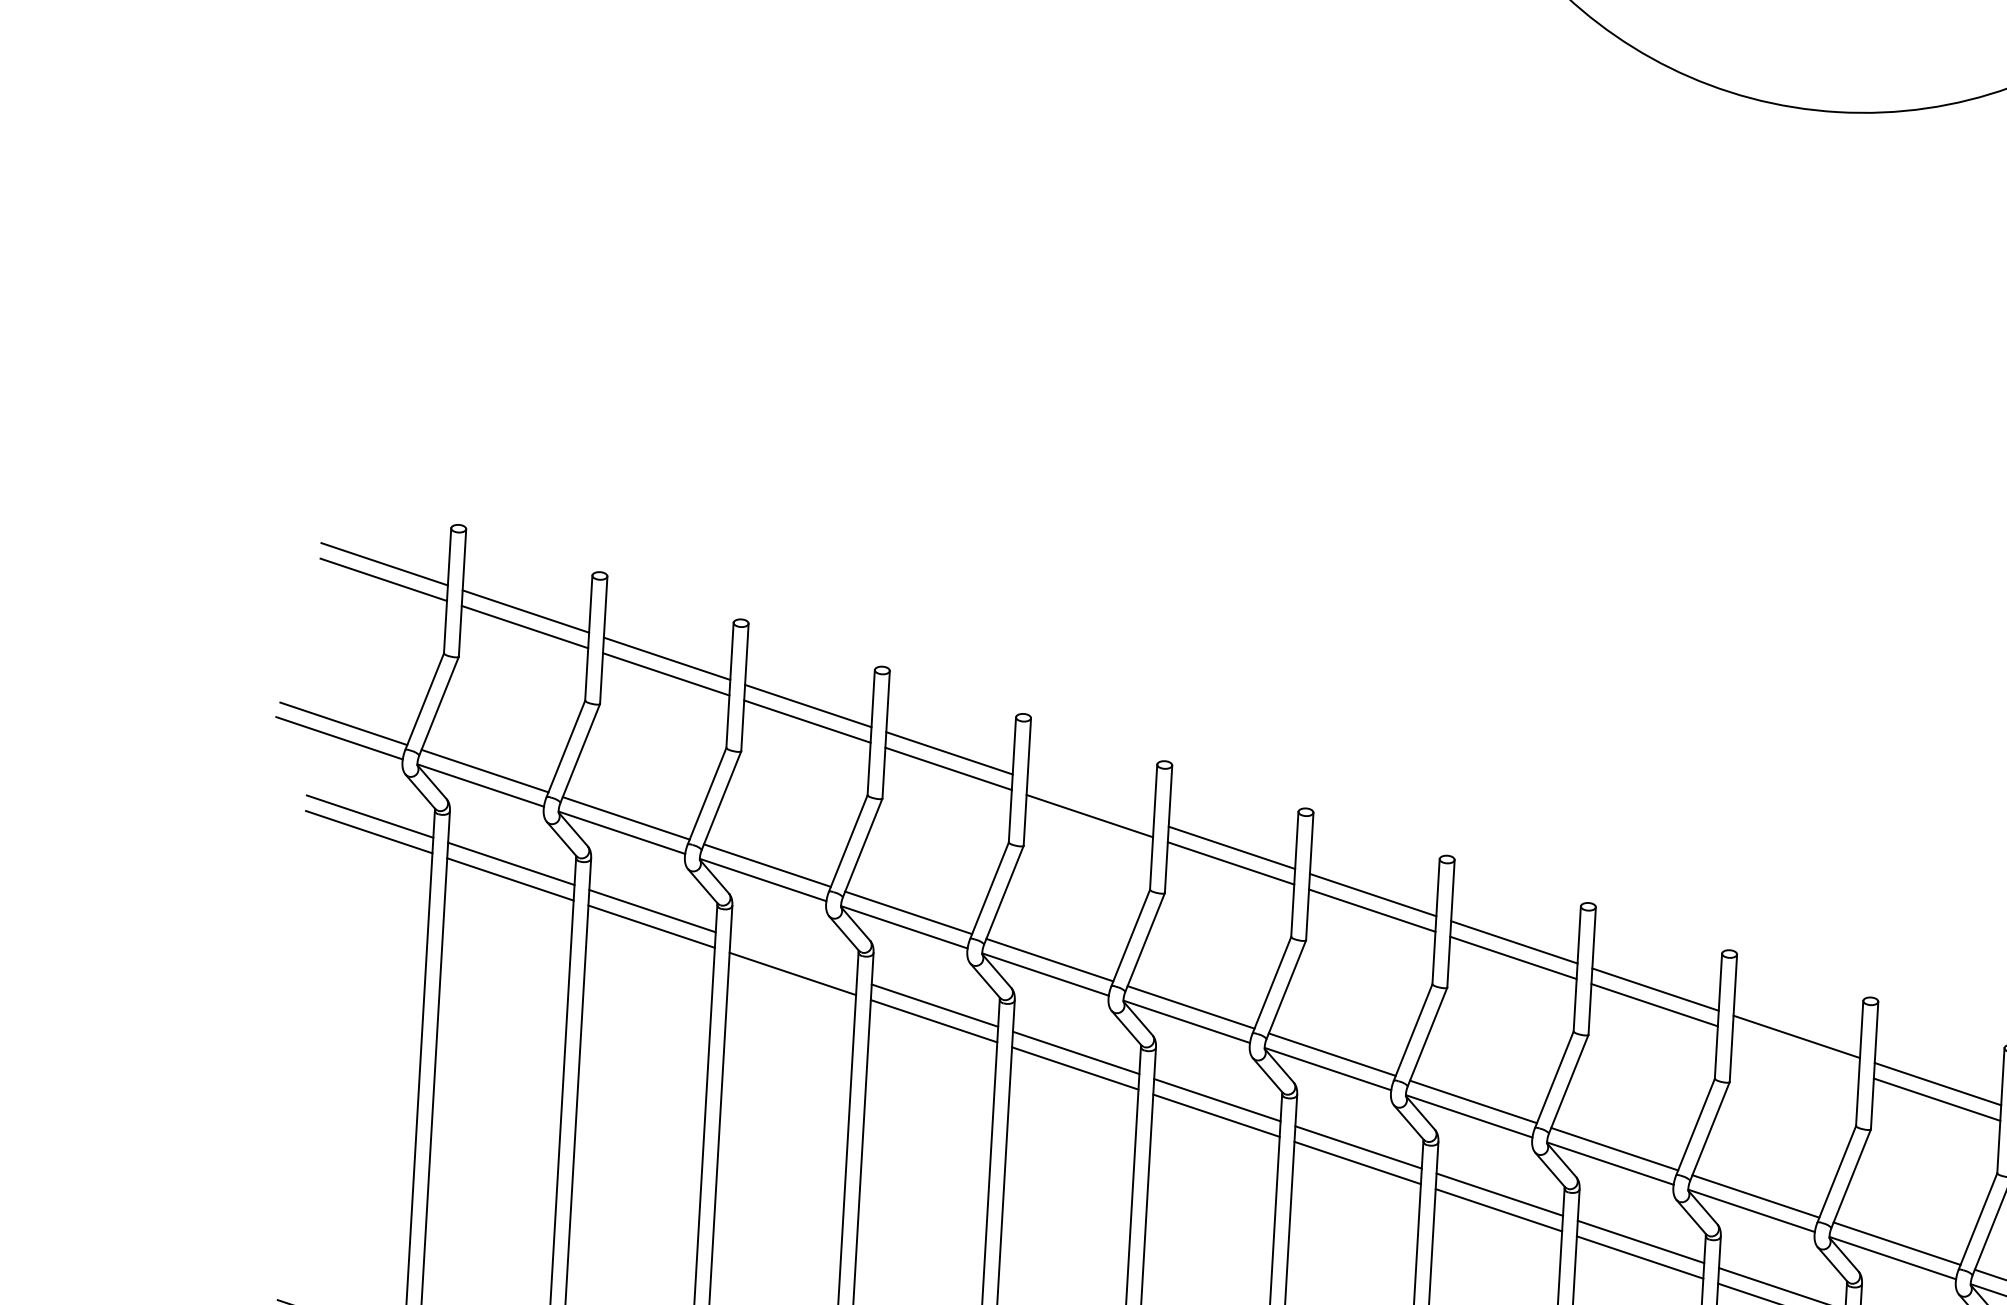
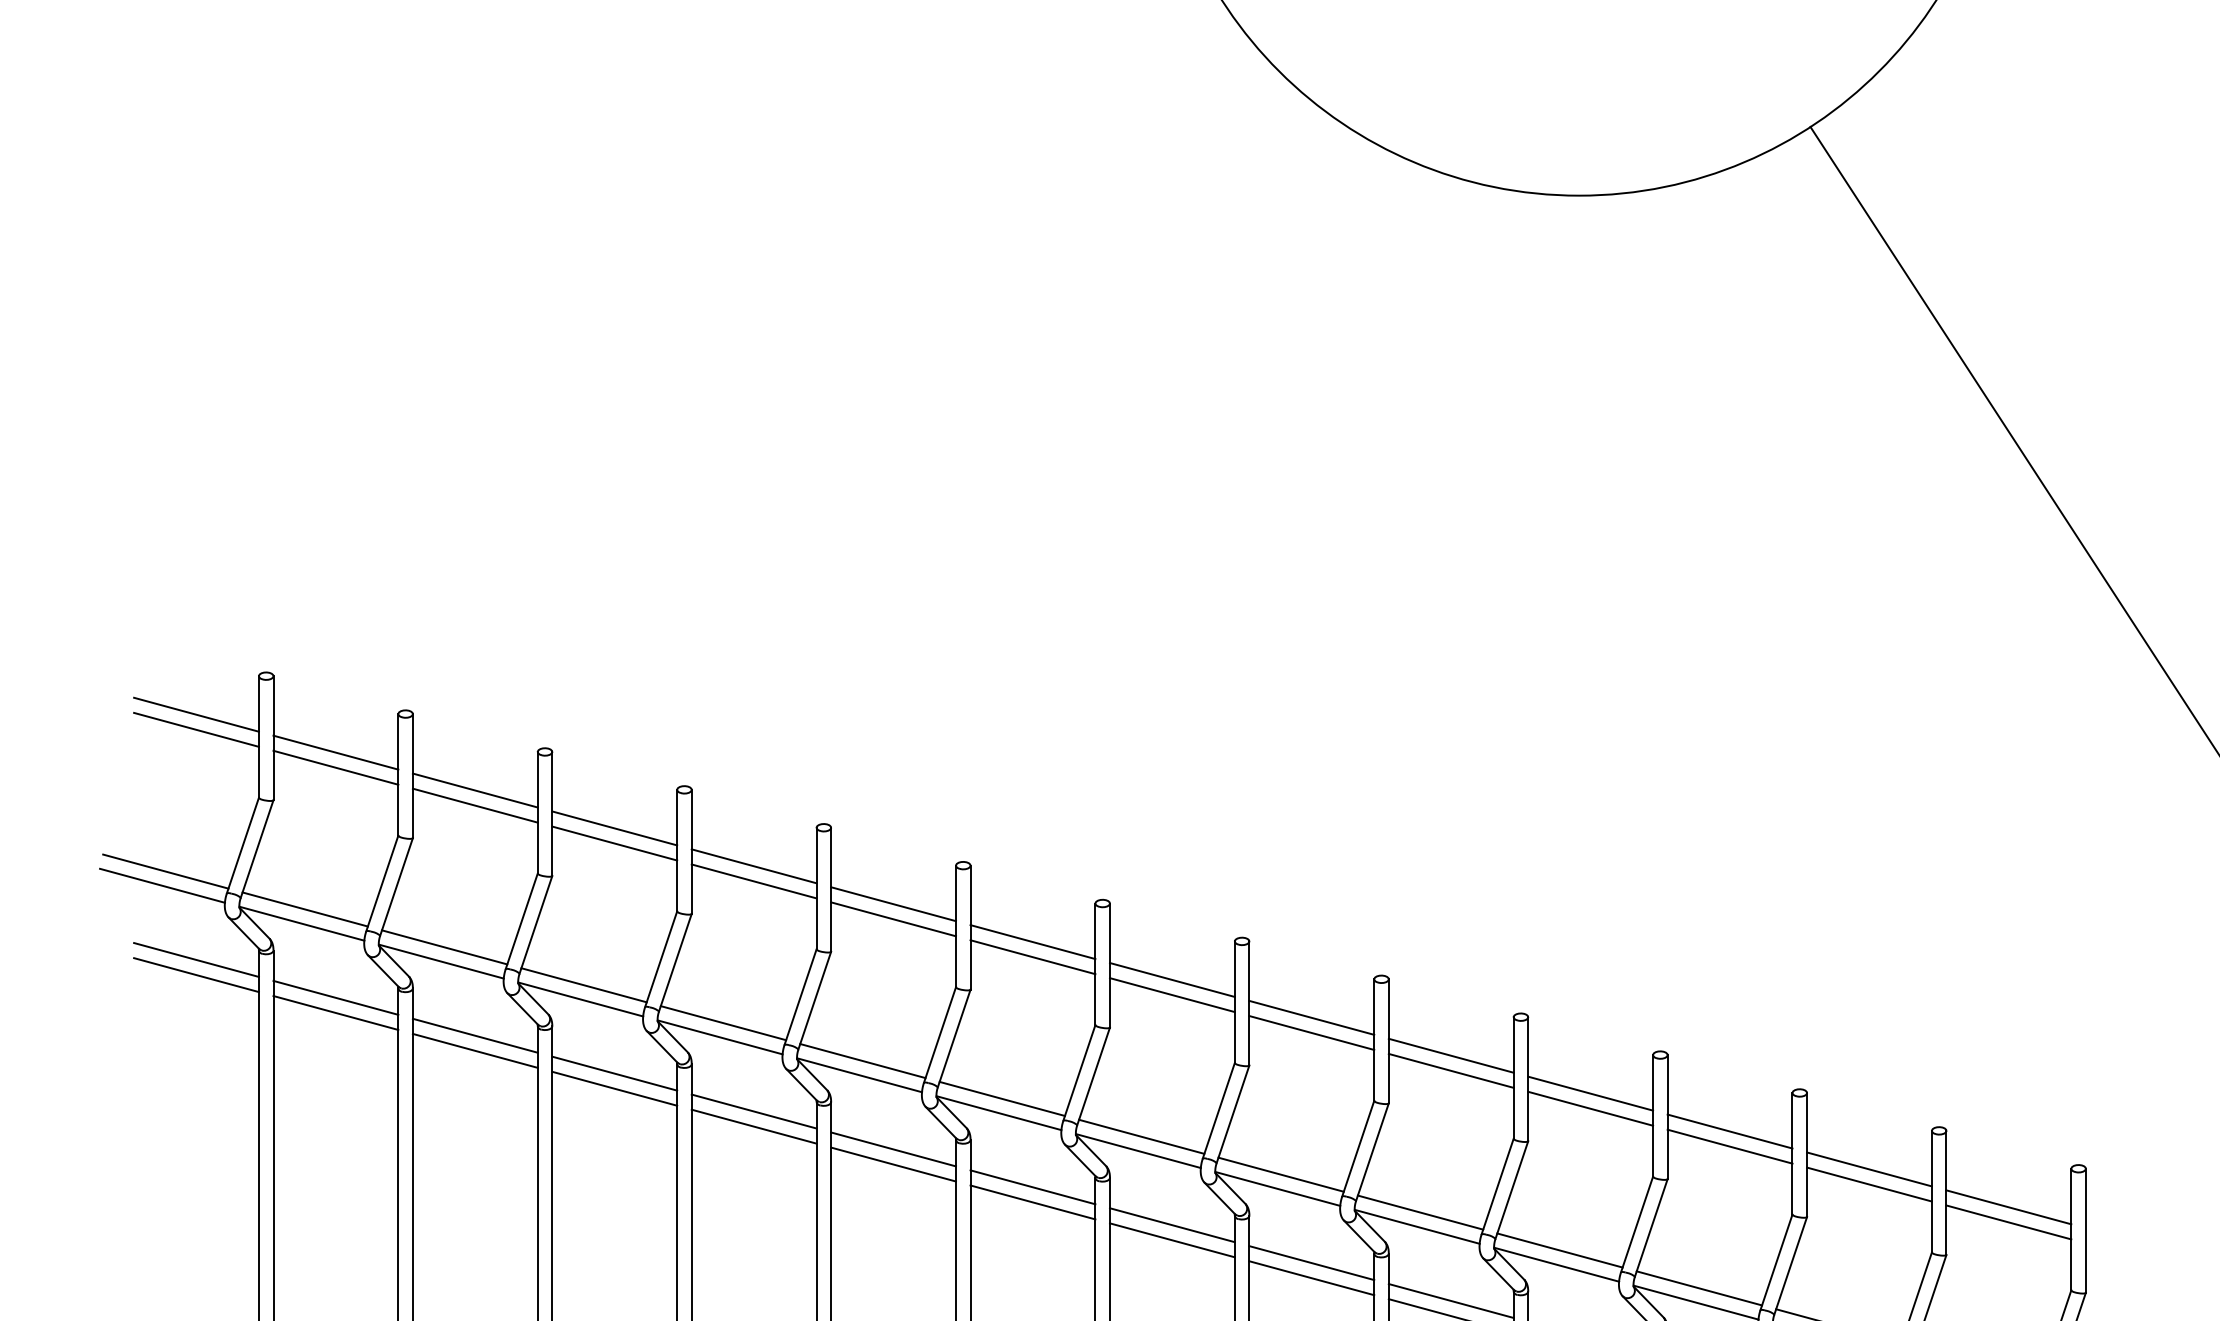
line: (1090, 800) -> (893, 904), added
line: (793, 958) -> (614, 1073), added
line: (1795, 1052) -> (1590, 1108), added

